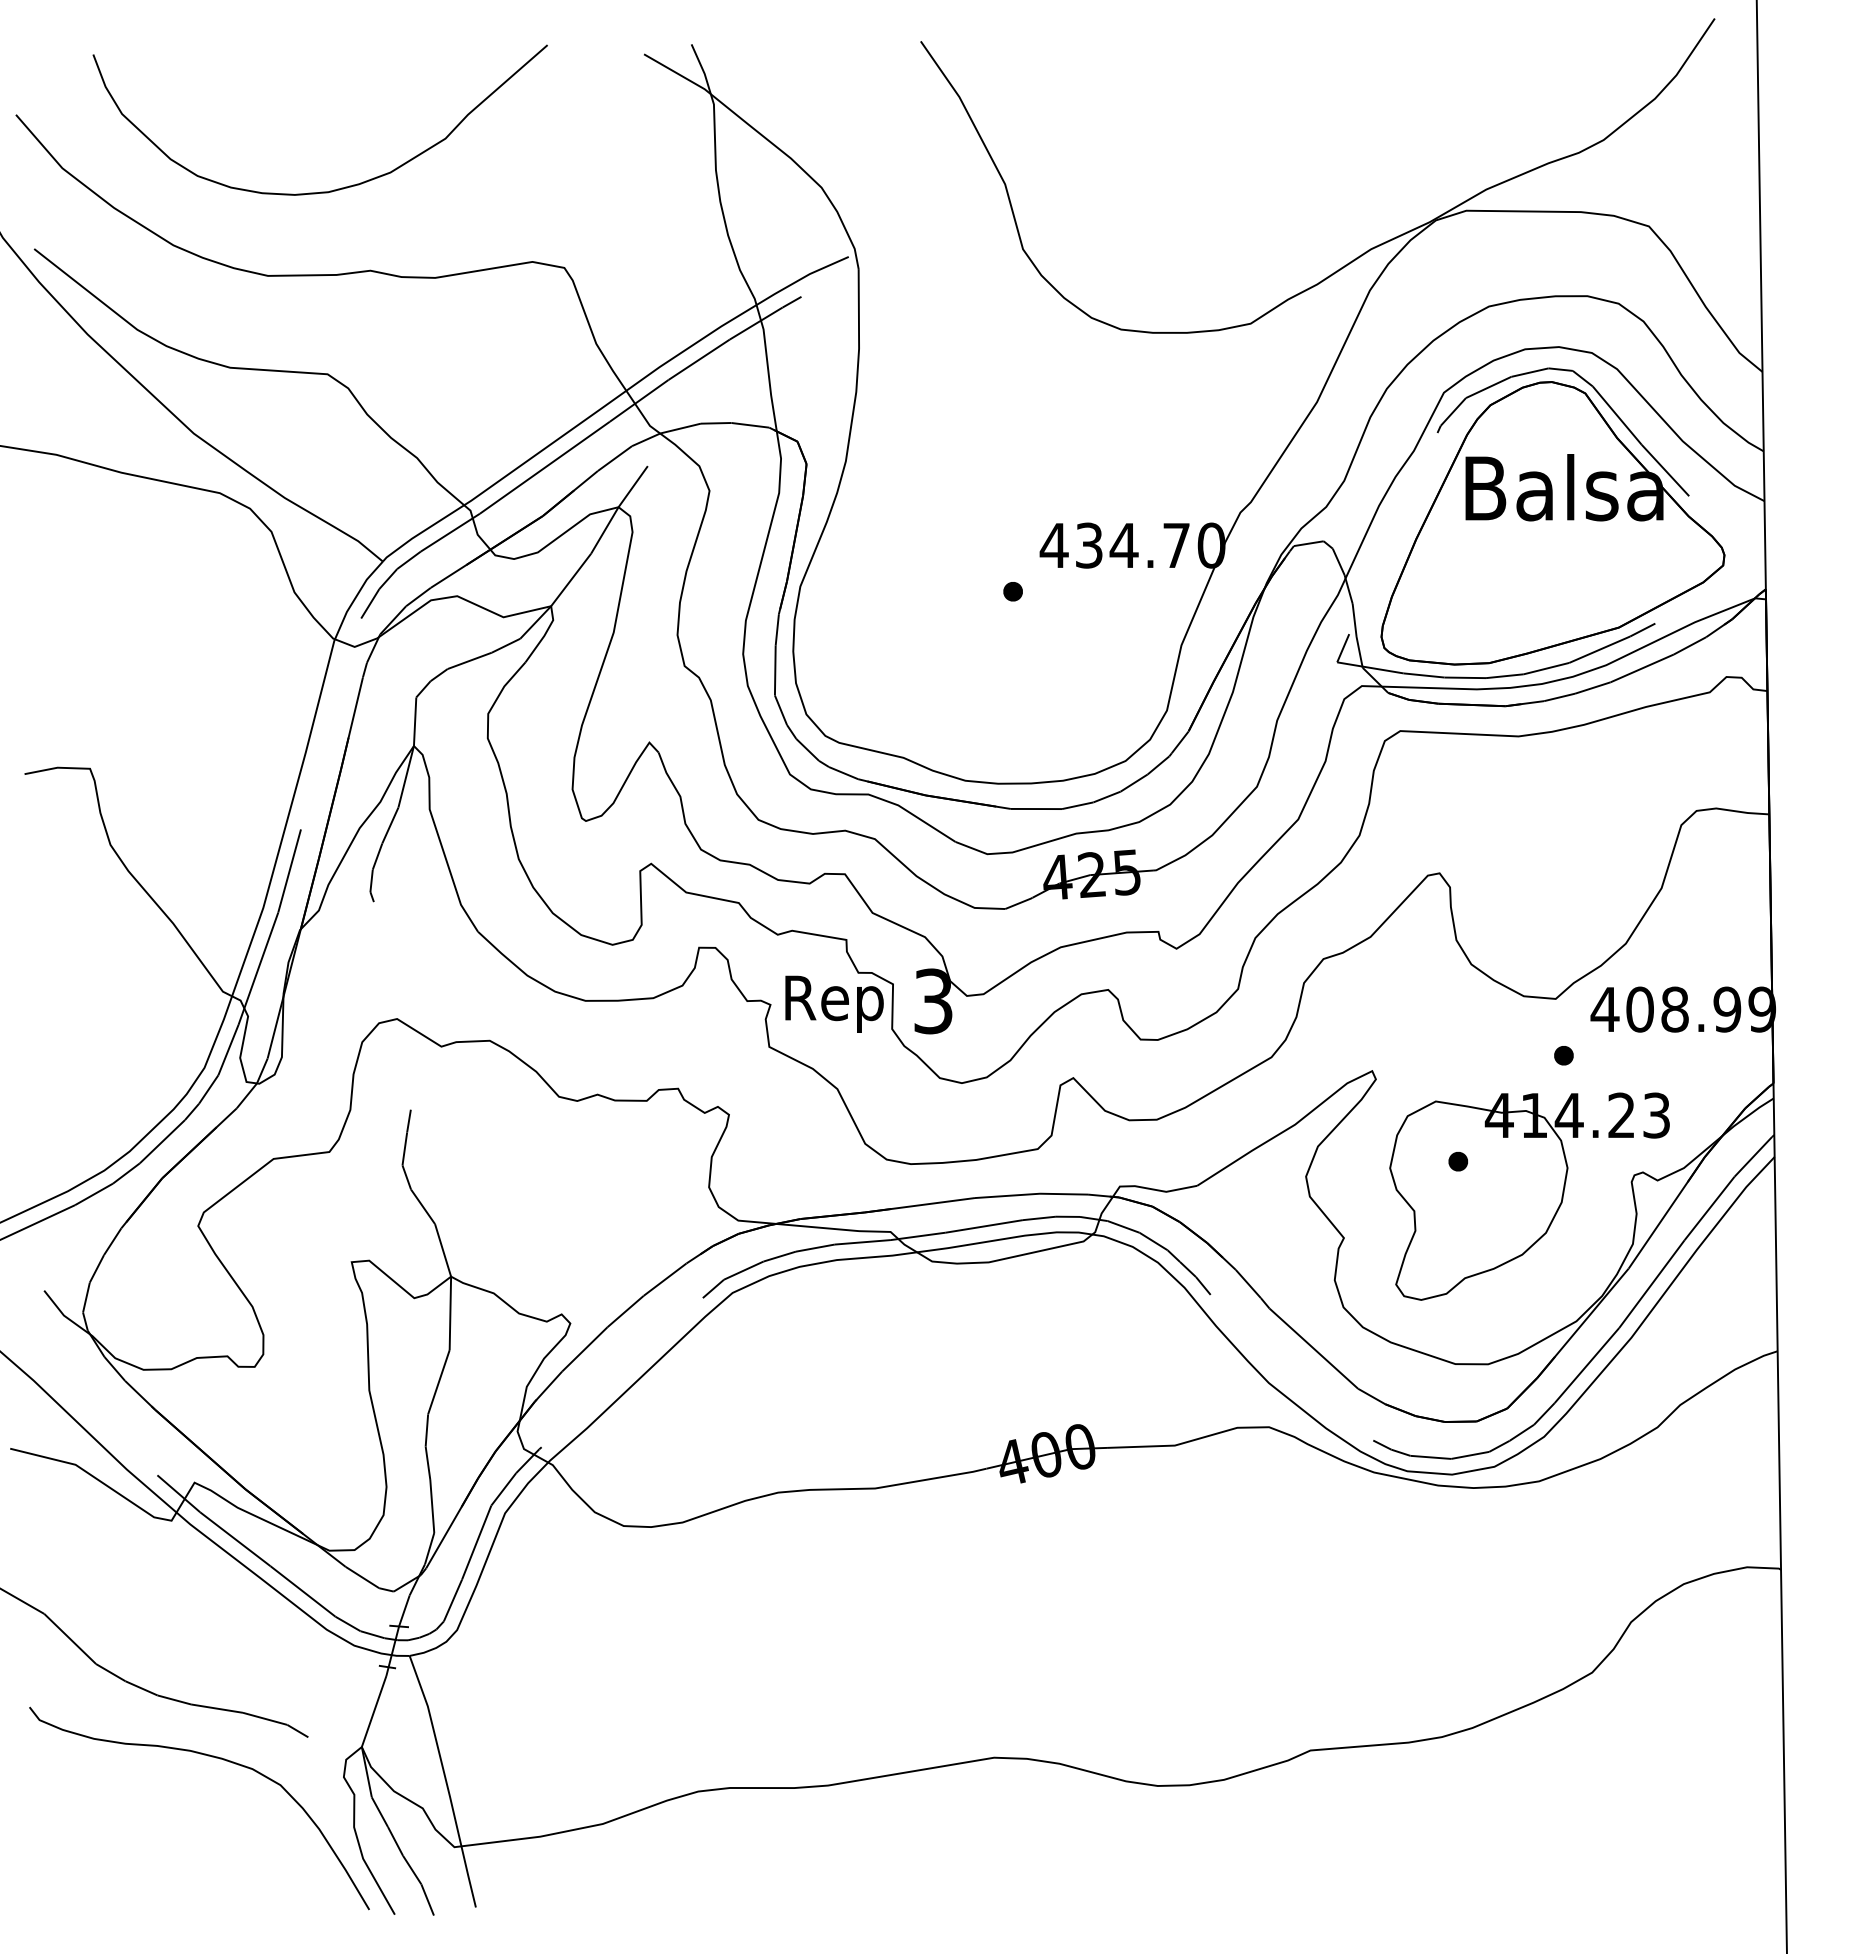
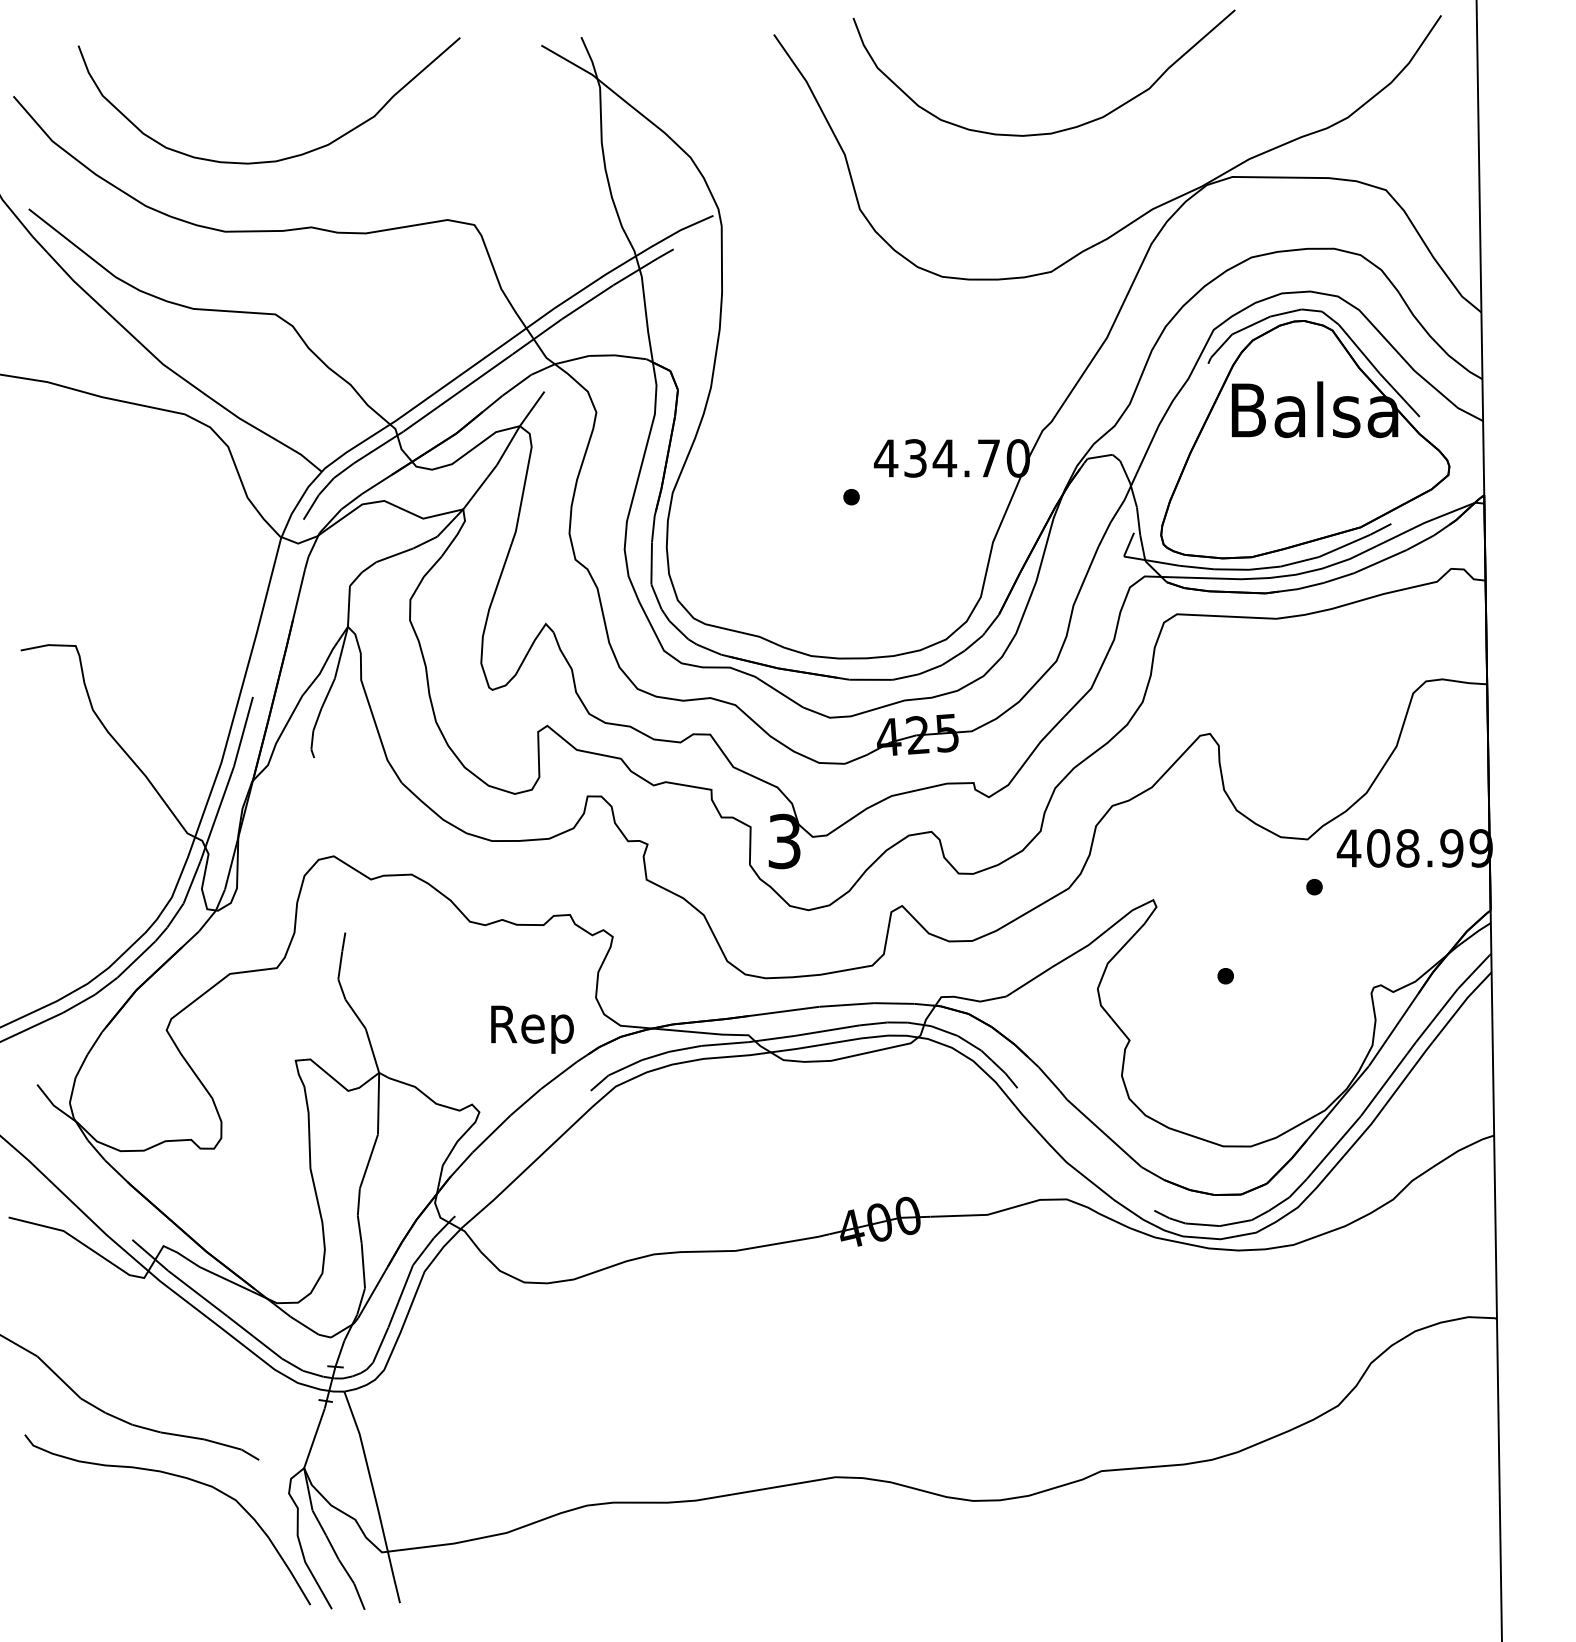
curve: (1259, 155) -> (1058, 130), added
text: (834, 1003) -> (532, 1029), moved
part: (1529, 1196) -> (1285, 1005), removed

